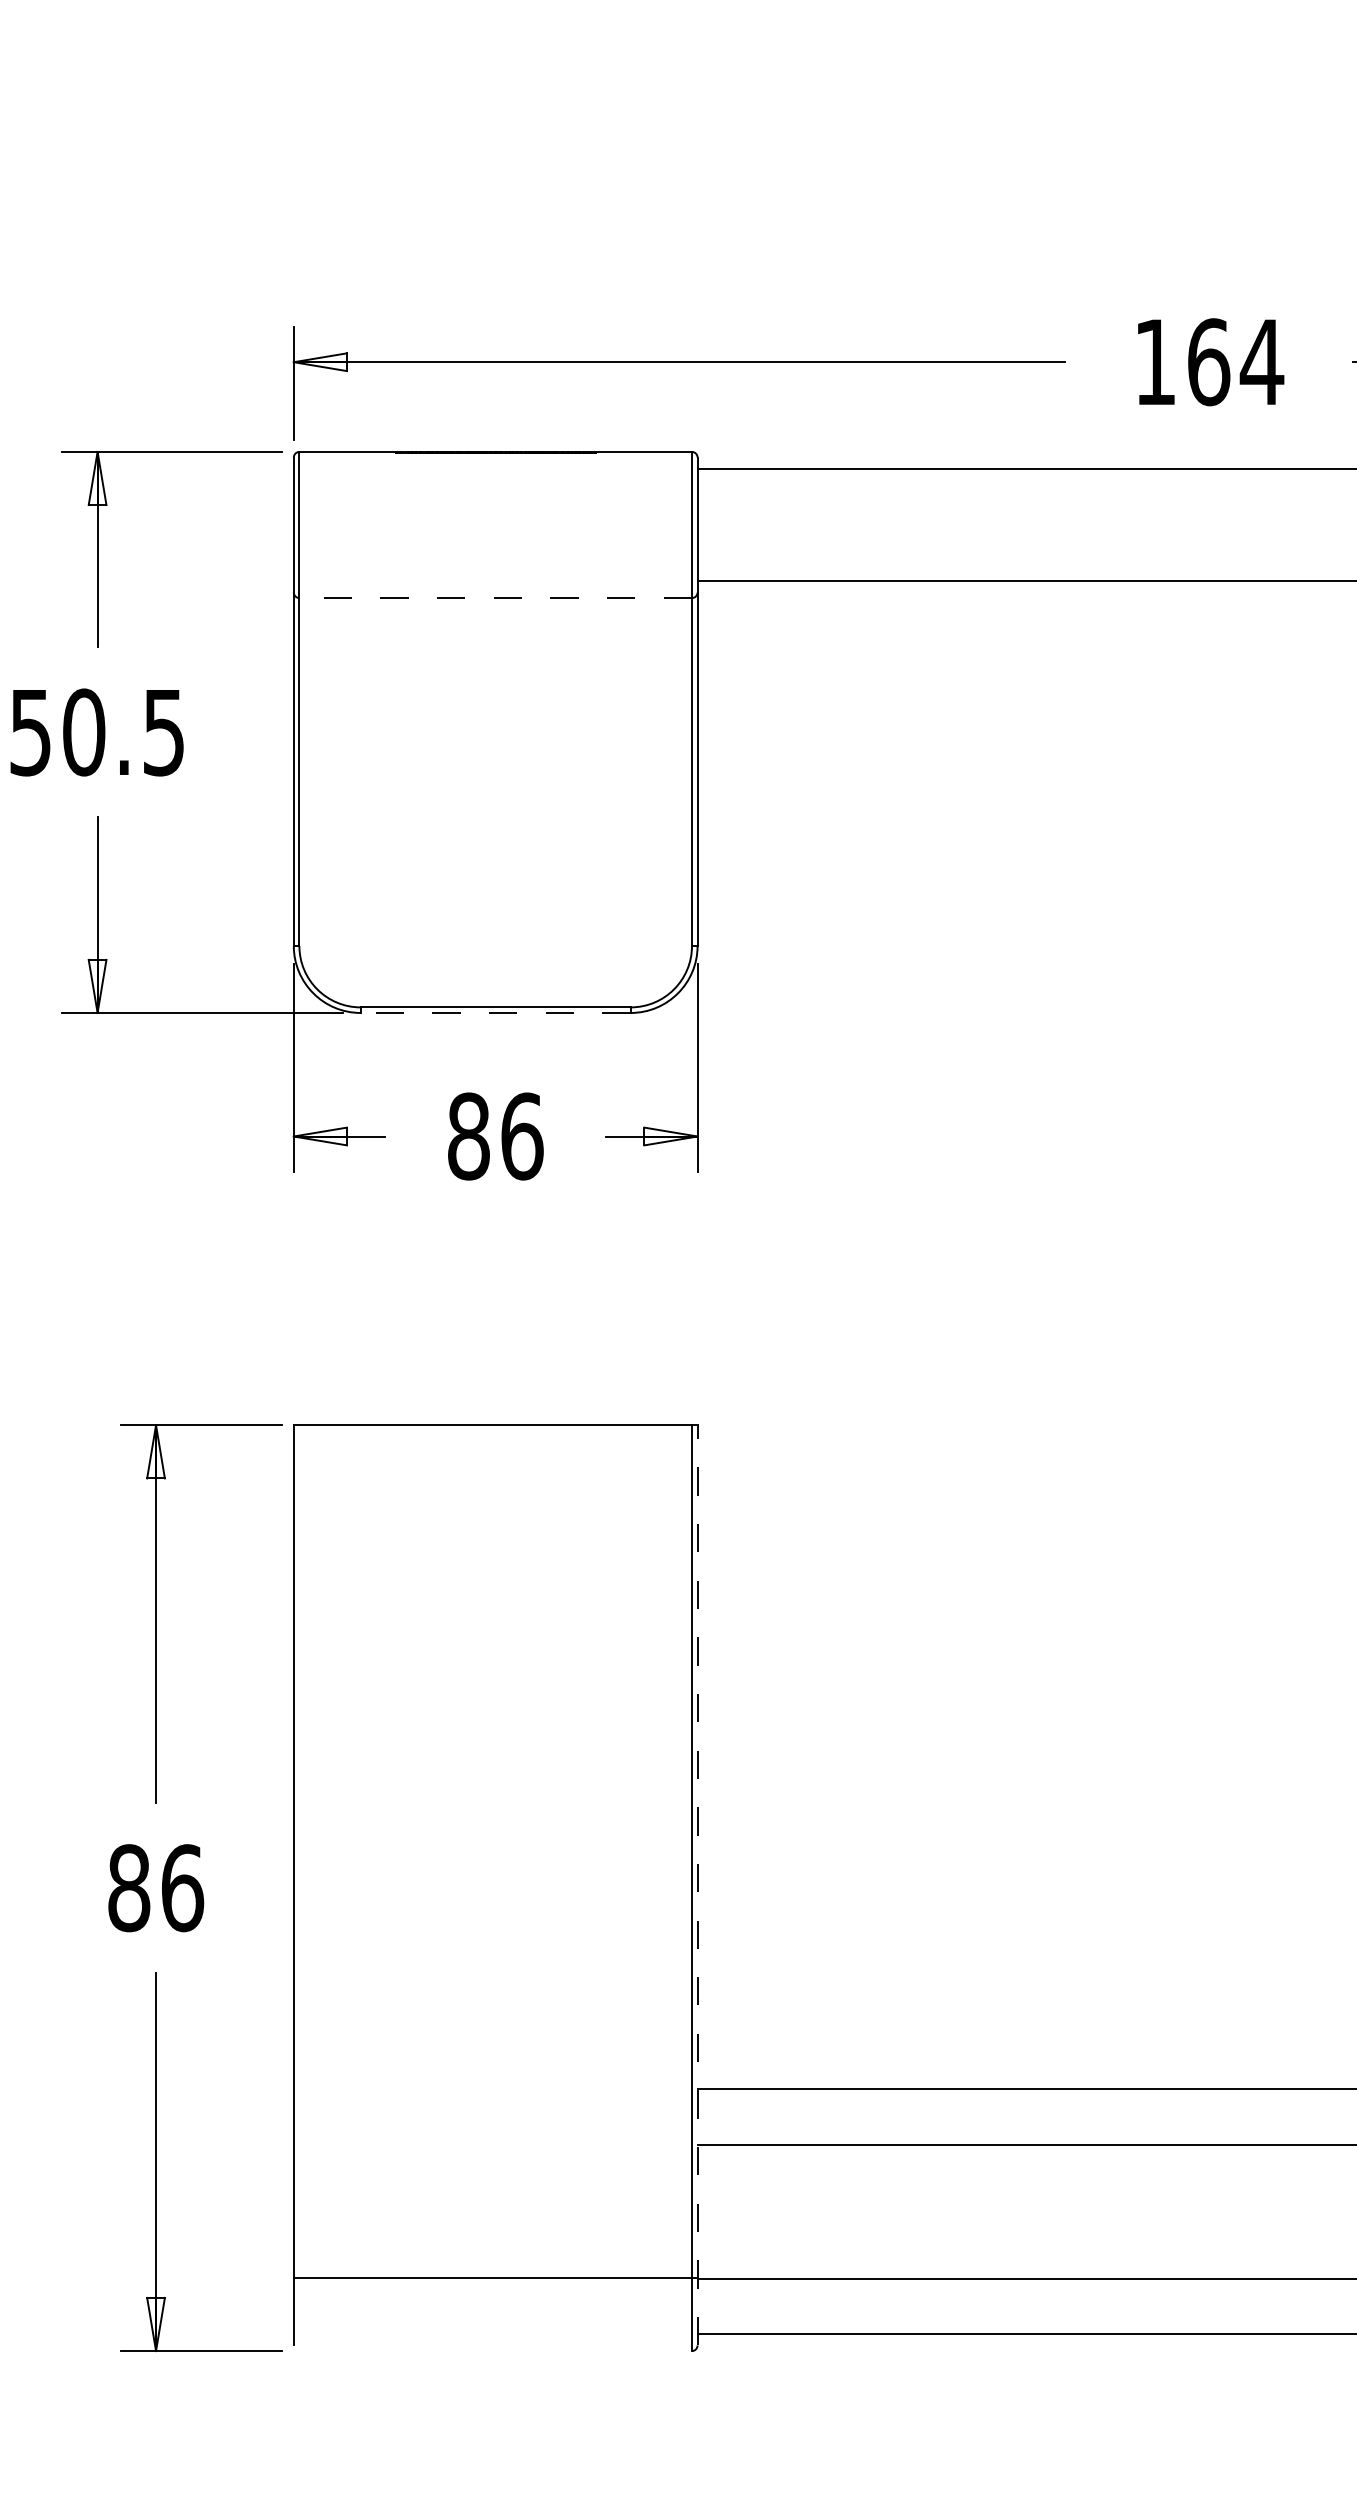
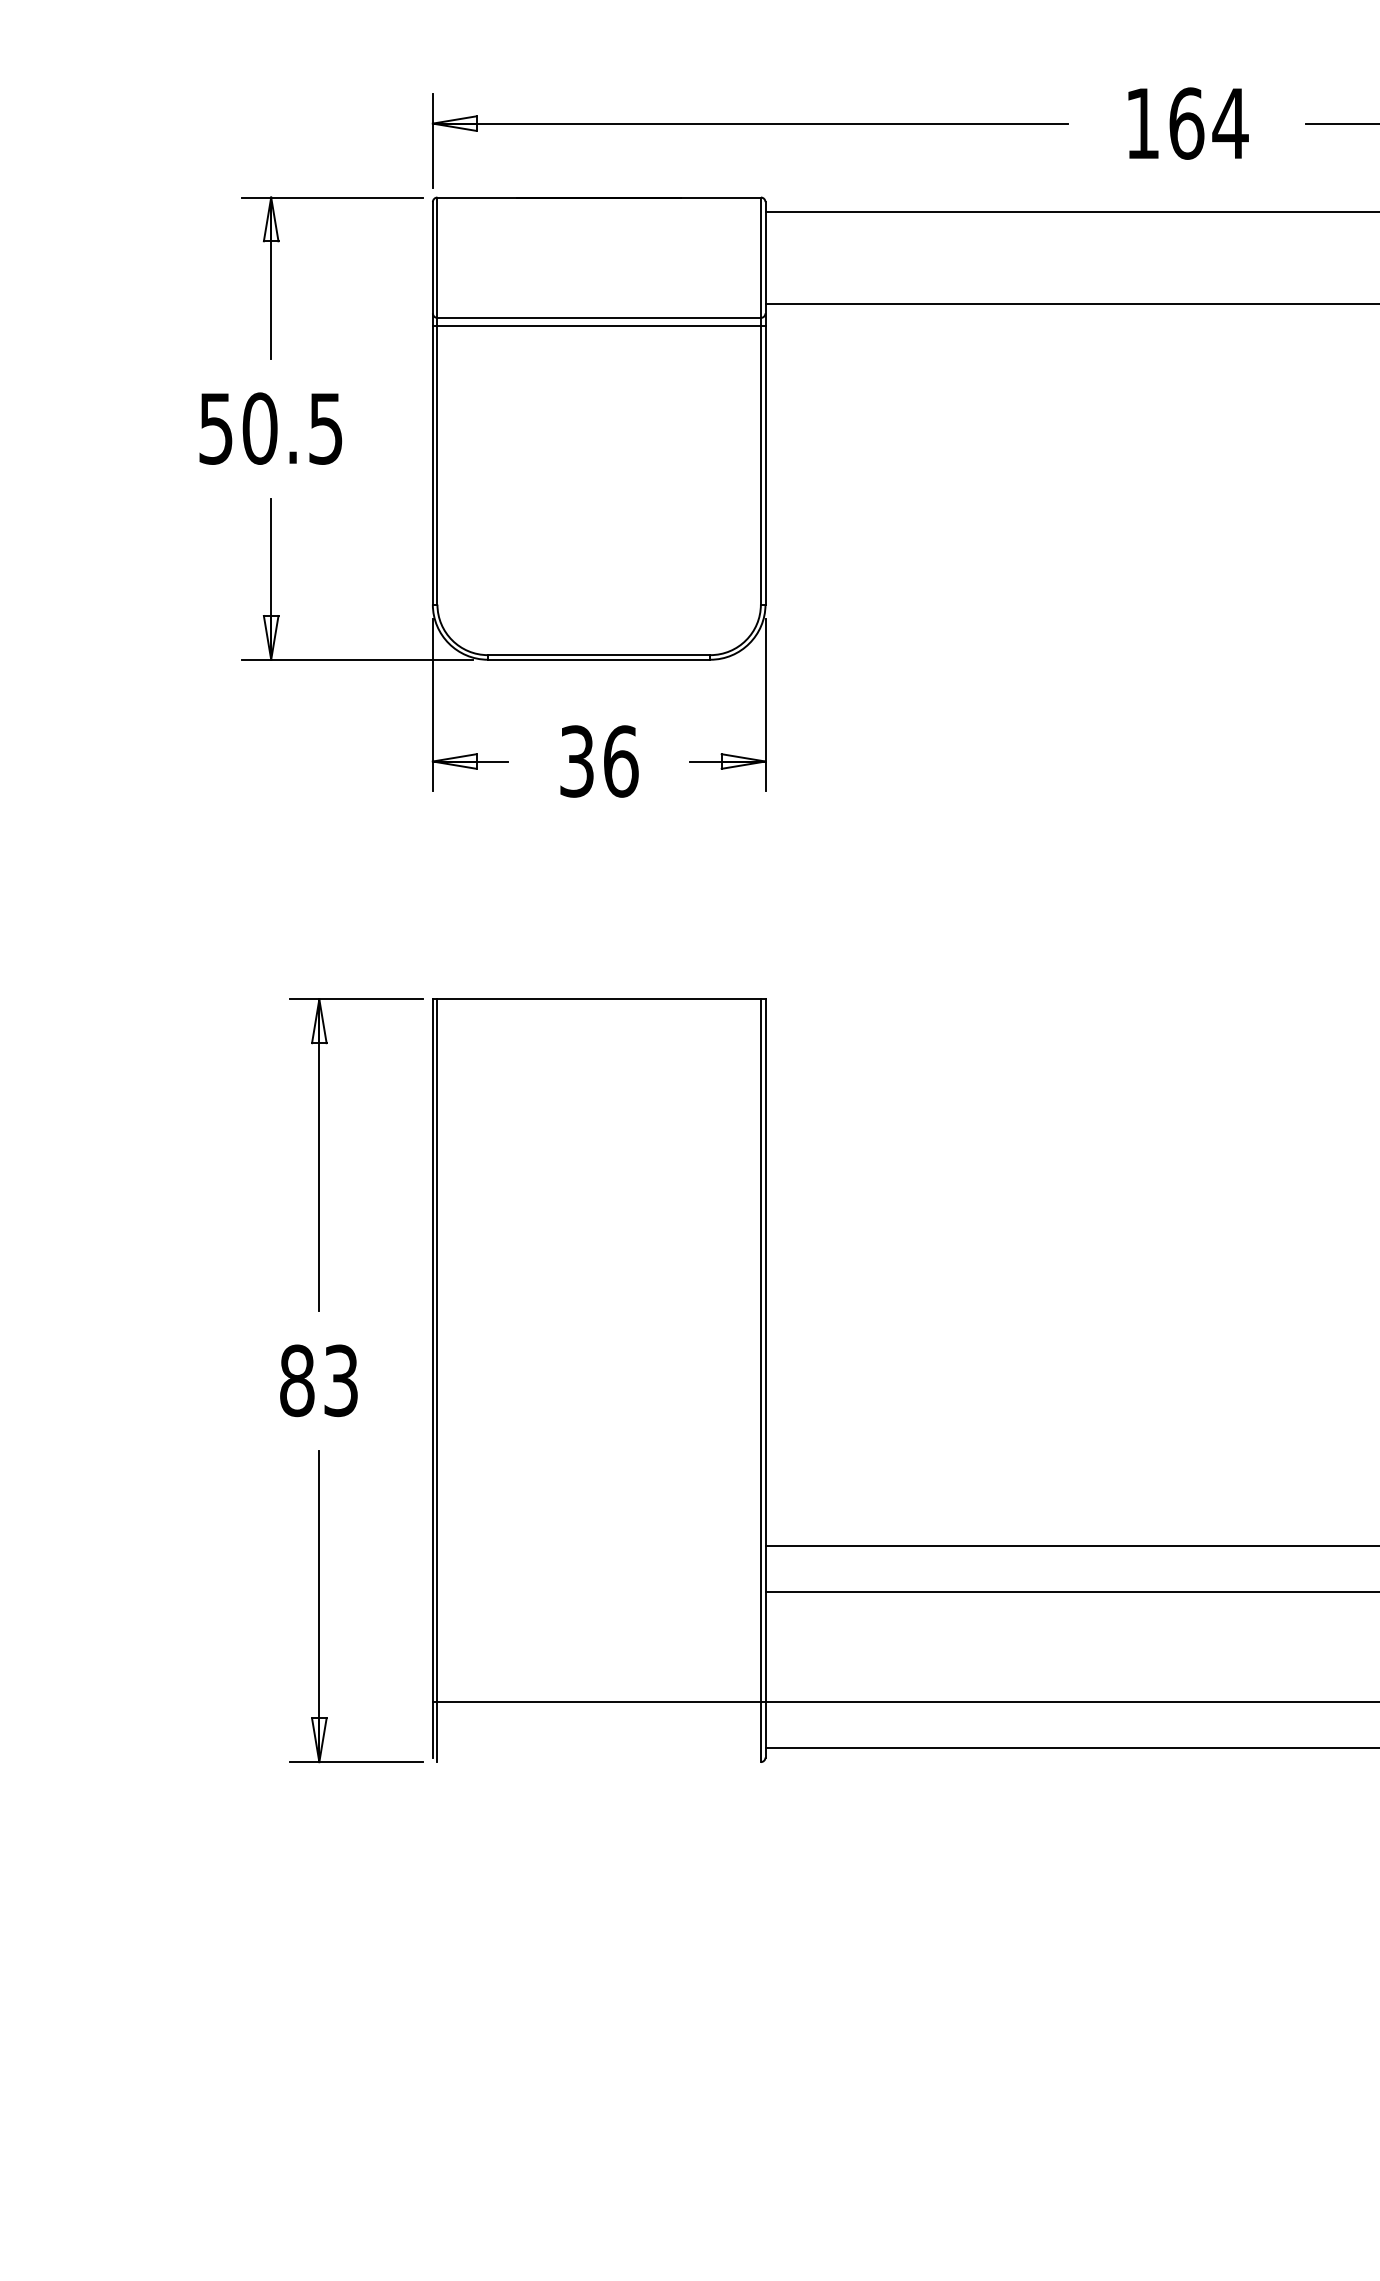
line: (496, 597) -> (599, 317), dashed -> solid
line: (494, 608) -> (598, 326), added
line: (494, 1012) -> (598, 659), dashed -> solid
text: (469, 1136) -> (577, 761), 86 -> 36
line: (697, 1884) -> (765, 1377), dashed -> solid
text: (182, 1887) -> (341, 1380), 86 -> 83
line: (299, 1887) -> (437, 1380), added

